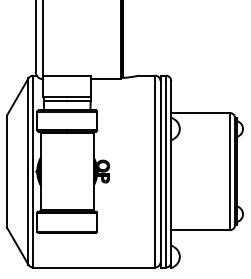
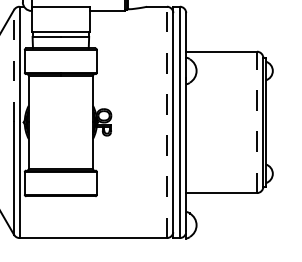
line: (28, 124) -> (14, 65), solid -> dashed
line: (155, 171) -> (167, 122), solid -> dashed
line: (229, 171) -> (256, 122), solid -> dashed

